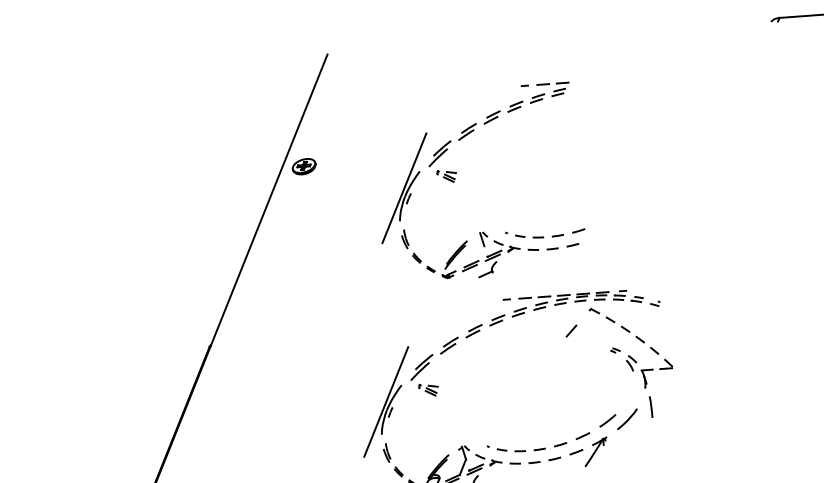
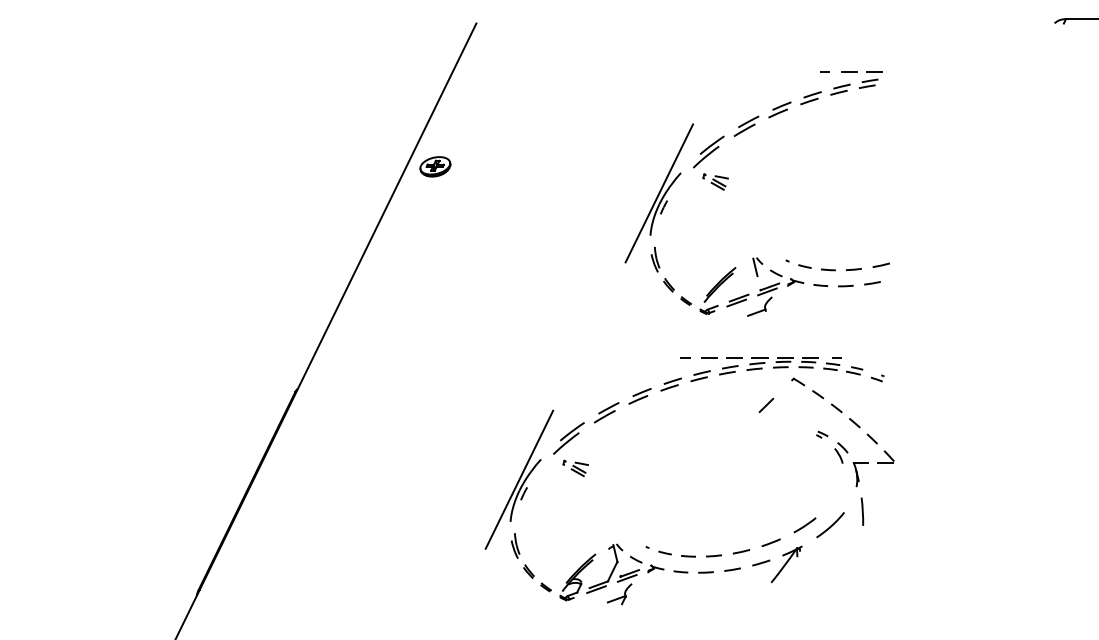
part: (455, 179) -> (726, 186), moved

